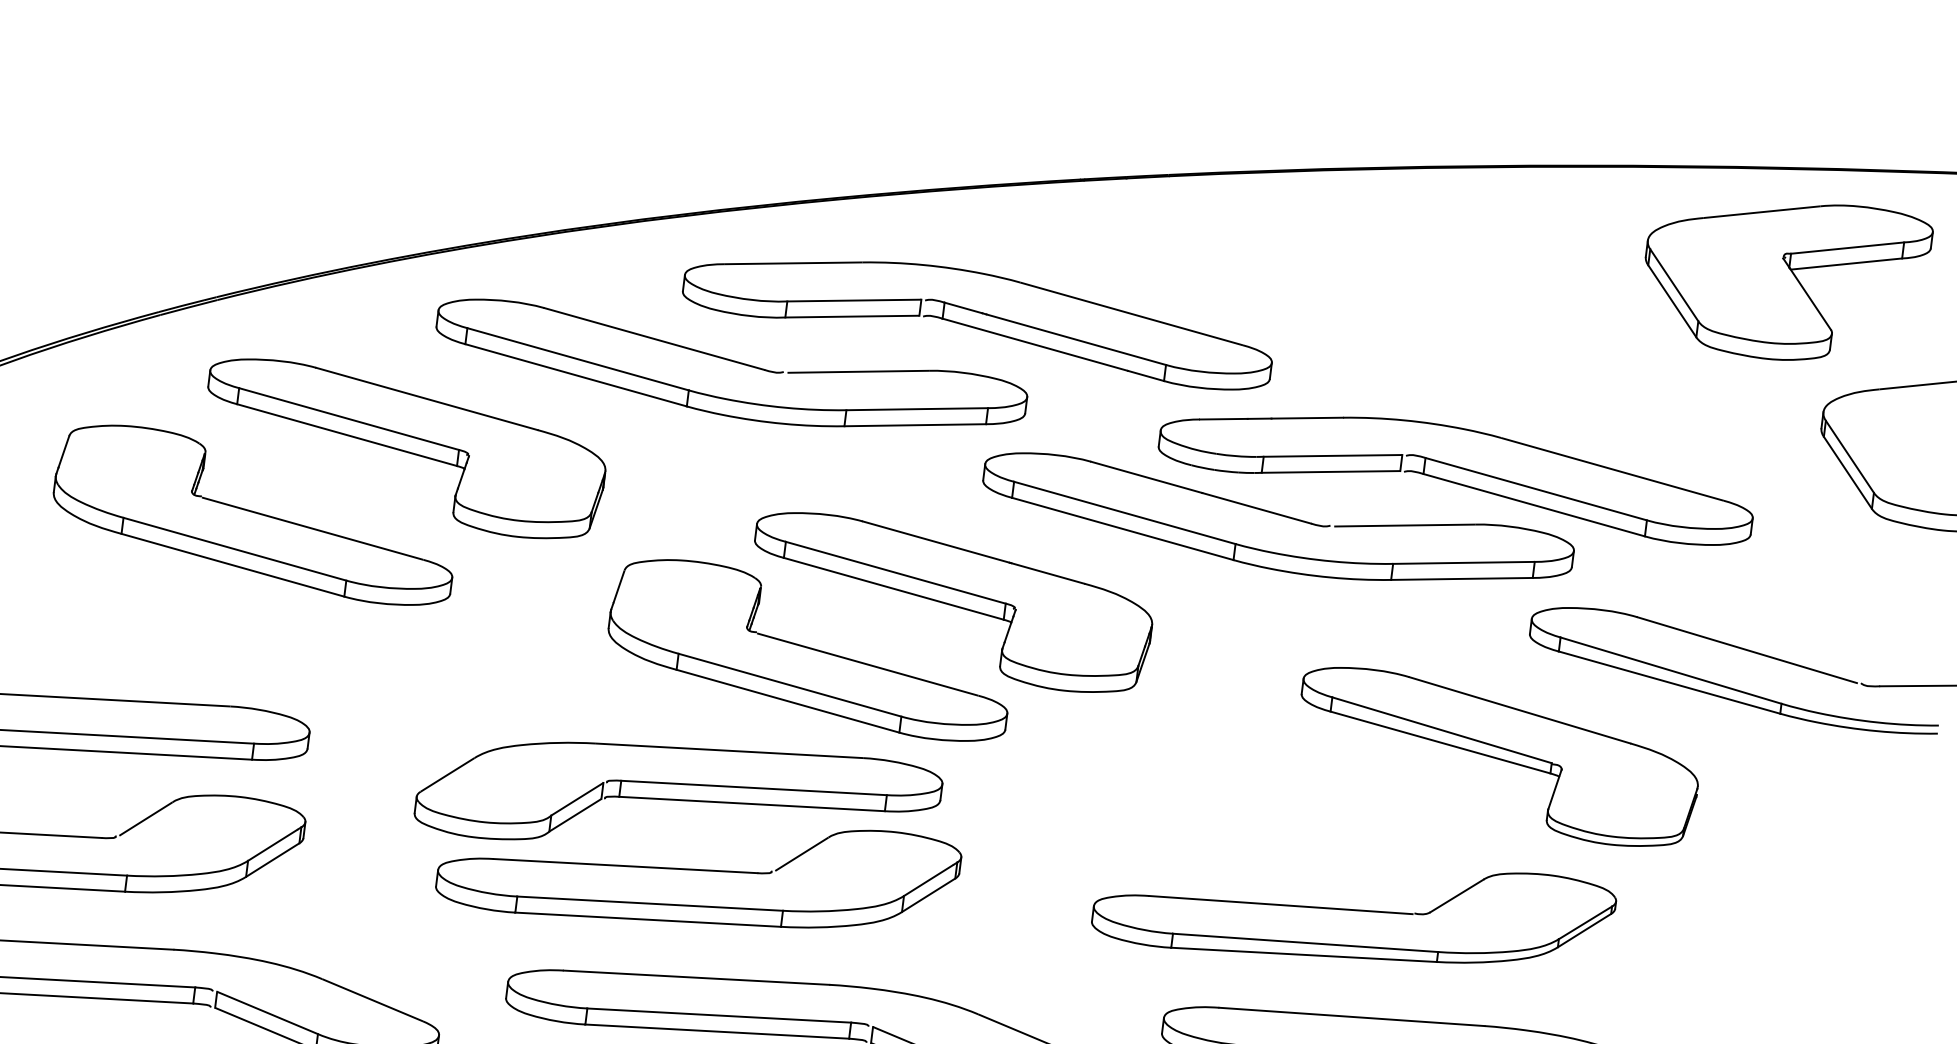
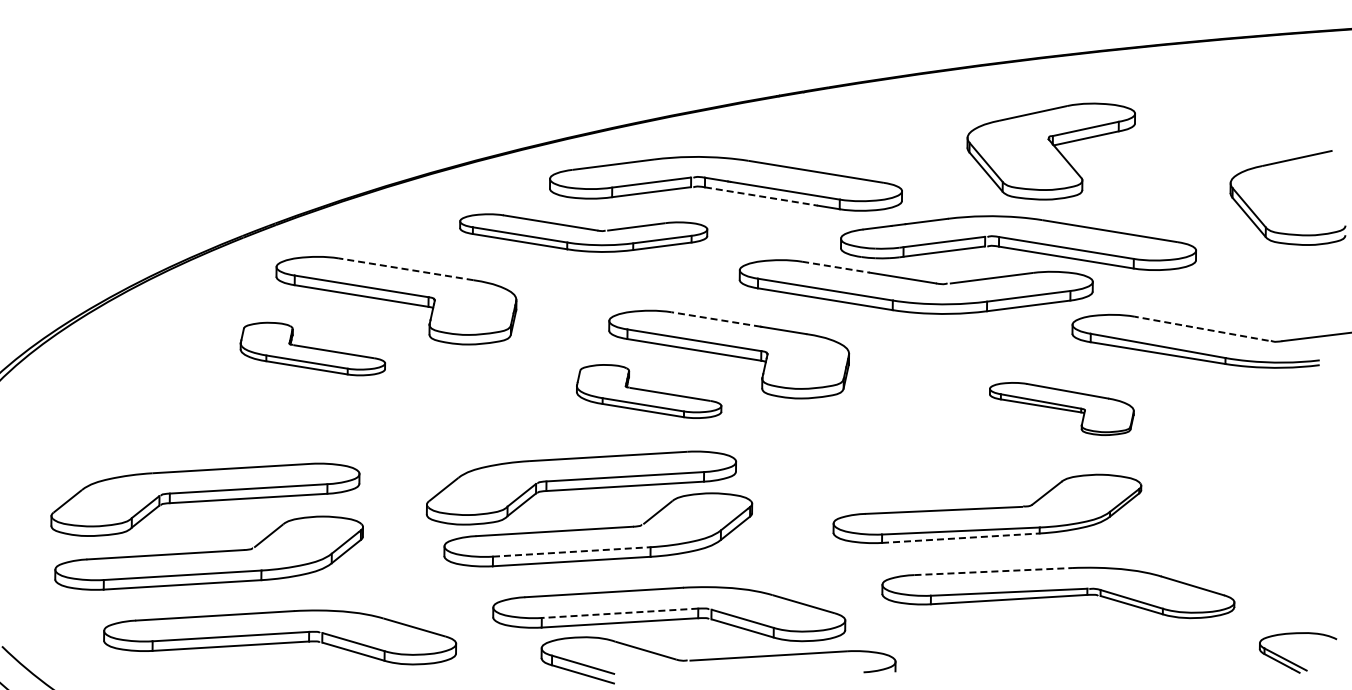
part: (1784, 279) -> (1050, 151), moved
line: (1035, 344) -> (761, 196), solid -> dashed
part: (730, 371) -> (583, 232), size x0.7
line: (425, 399) -> (405, 269), solid -> dashed
line: (1147, 477) -> (836, 267), solid -> dashed
part: (254, 513) -> (312, 348), size x0.6
line: (935, 541) -> (715, 319), solid -> dashed
part: (809, 649) -> (648, 391), size x0.6
line: (1746, 649) -> (1201, 328), solid -> dashed
part: (1497, 756) -> (1061, 408), size x0.6
line: (649, 902) -> (571, 551), solid -> dashed
line: (1303, 955) -> (960, 538), solid -> dashed
line: (718, 1015) -> (619, 613), solid -> dashed
line: (1352, 1016) -> (993, 571), solid -> dashed

